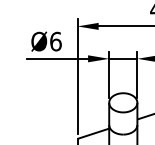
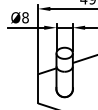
text: (55, 41) -> (25, 17), Ø6 -> Ø8

